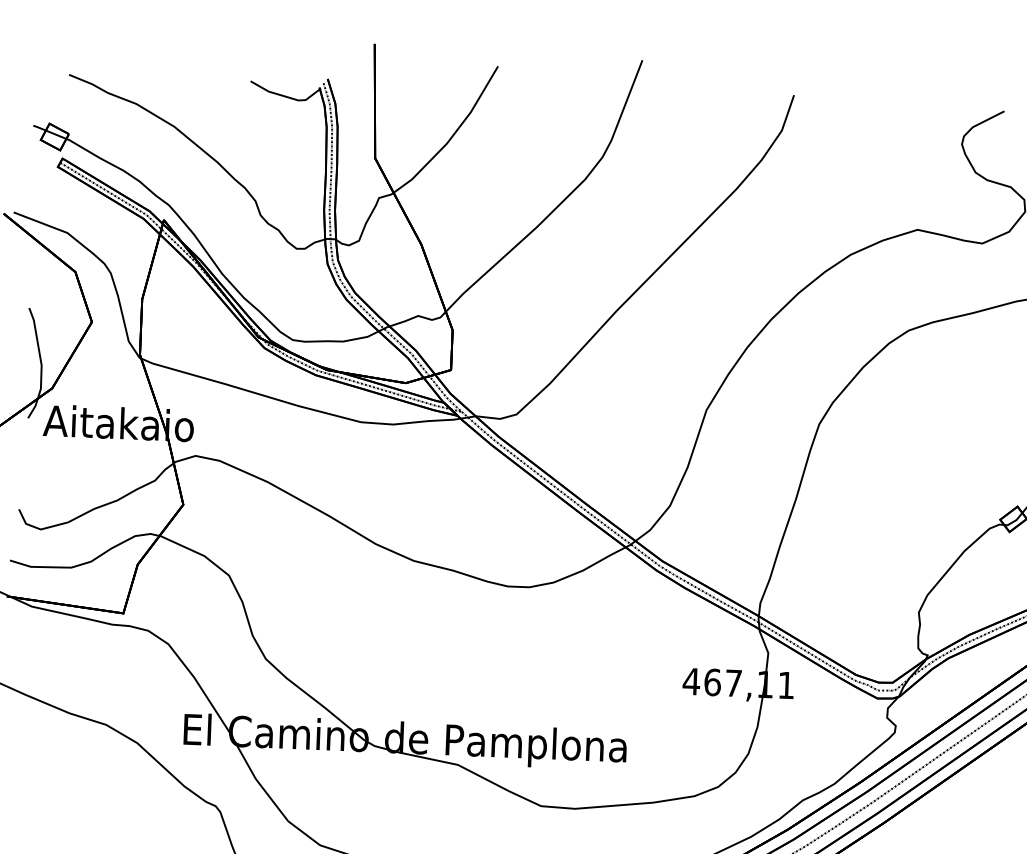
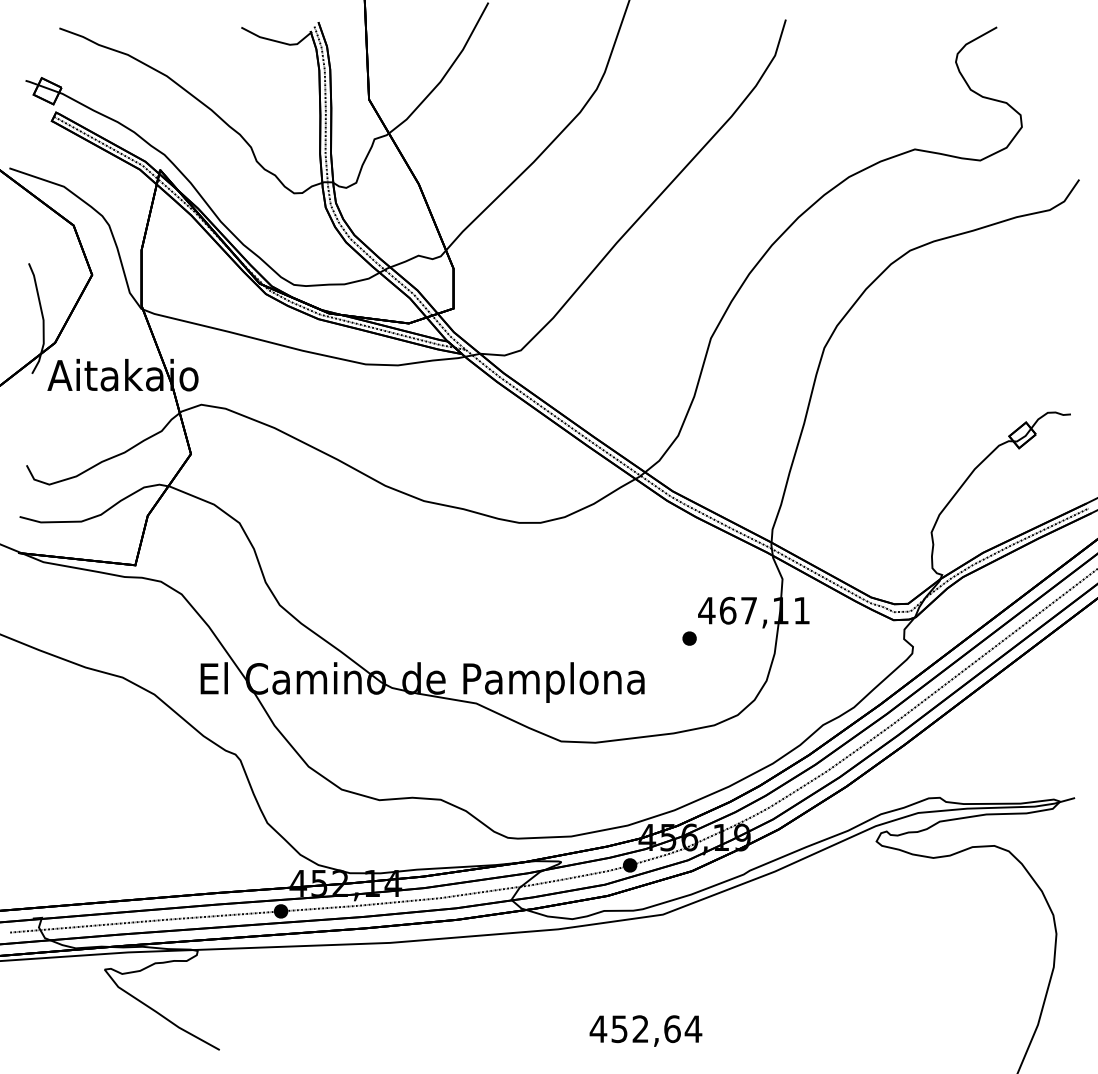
part: (673, 708) -> (689, 638), added

